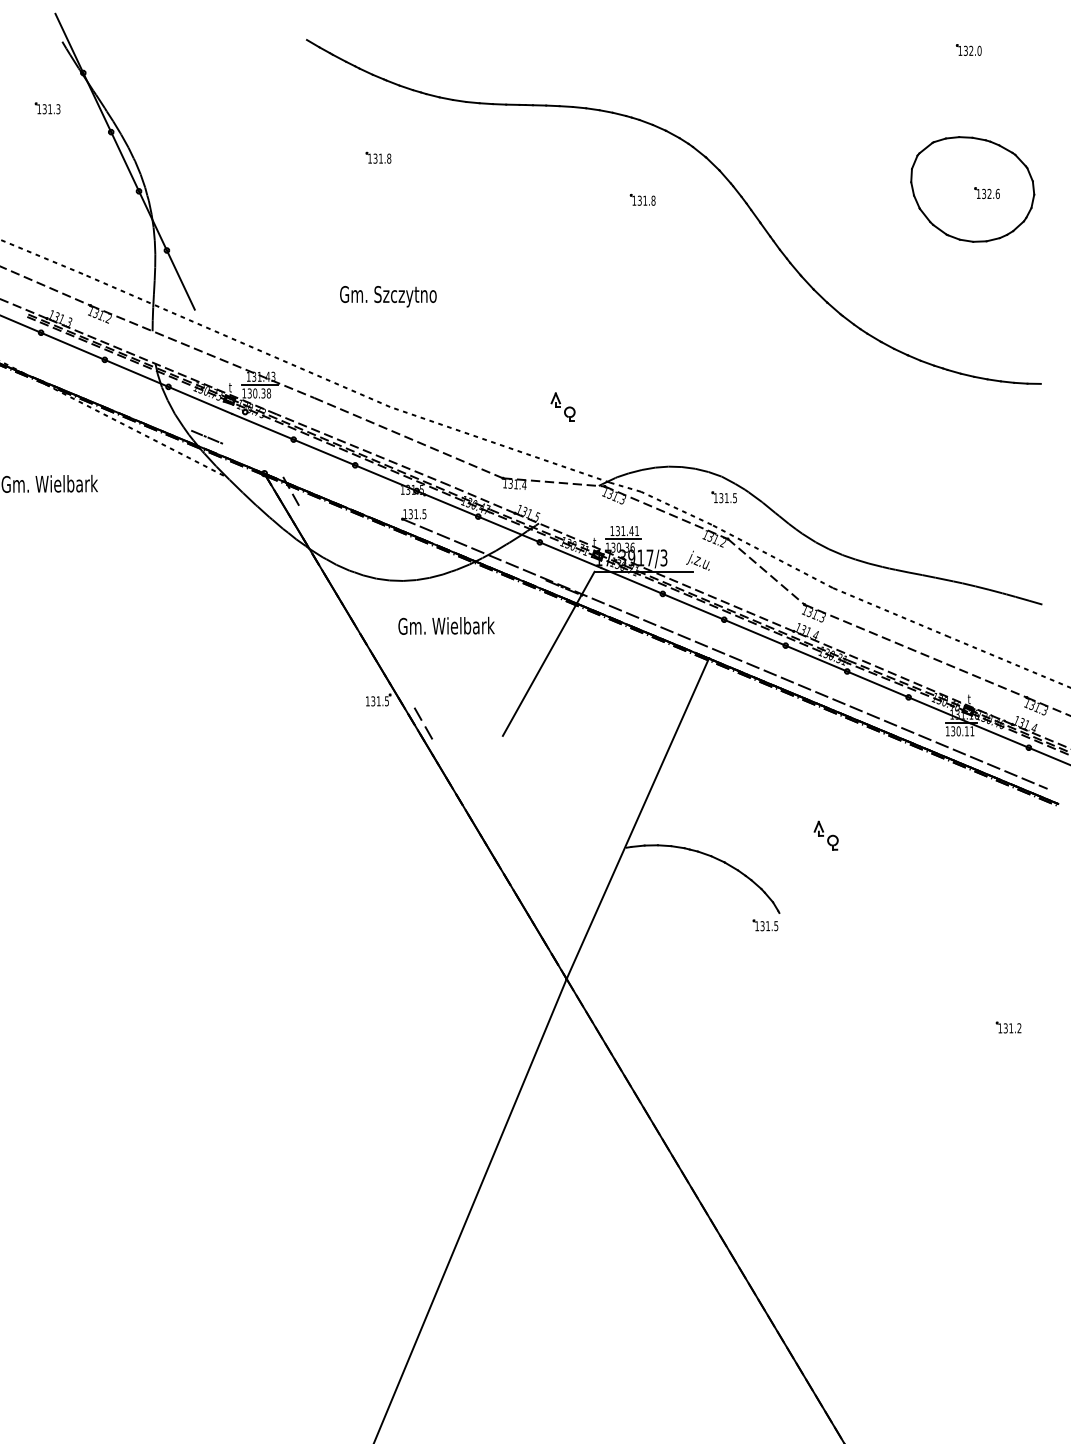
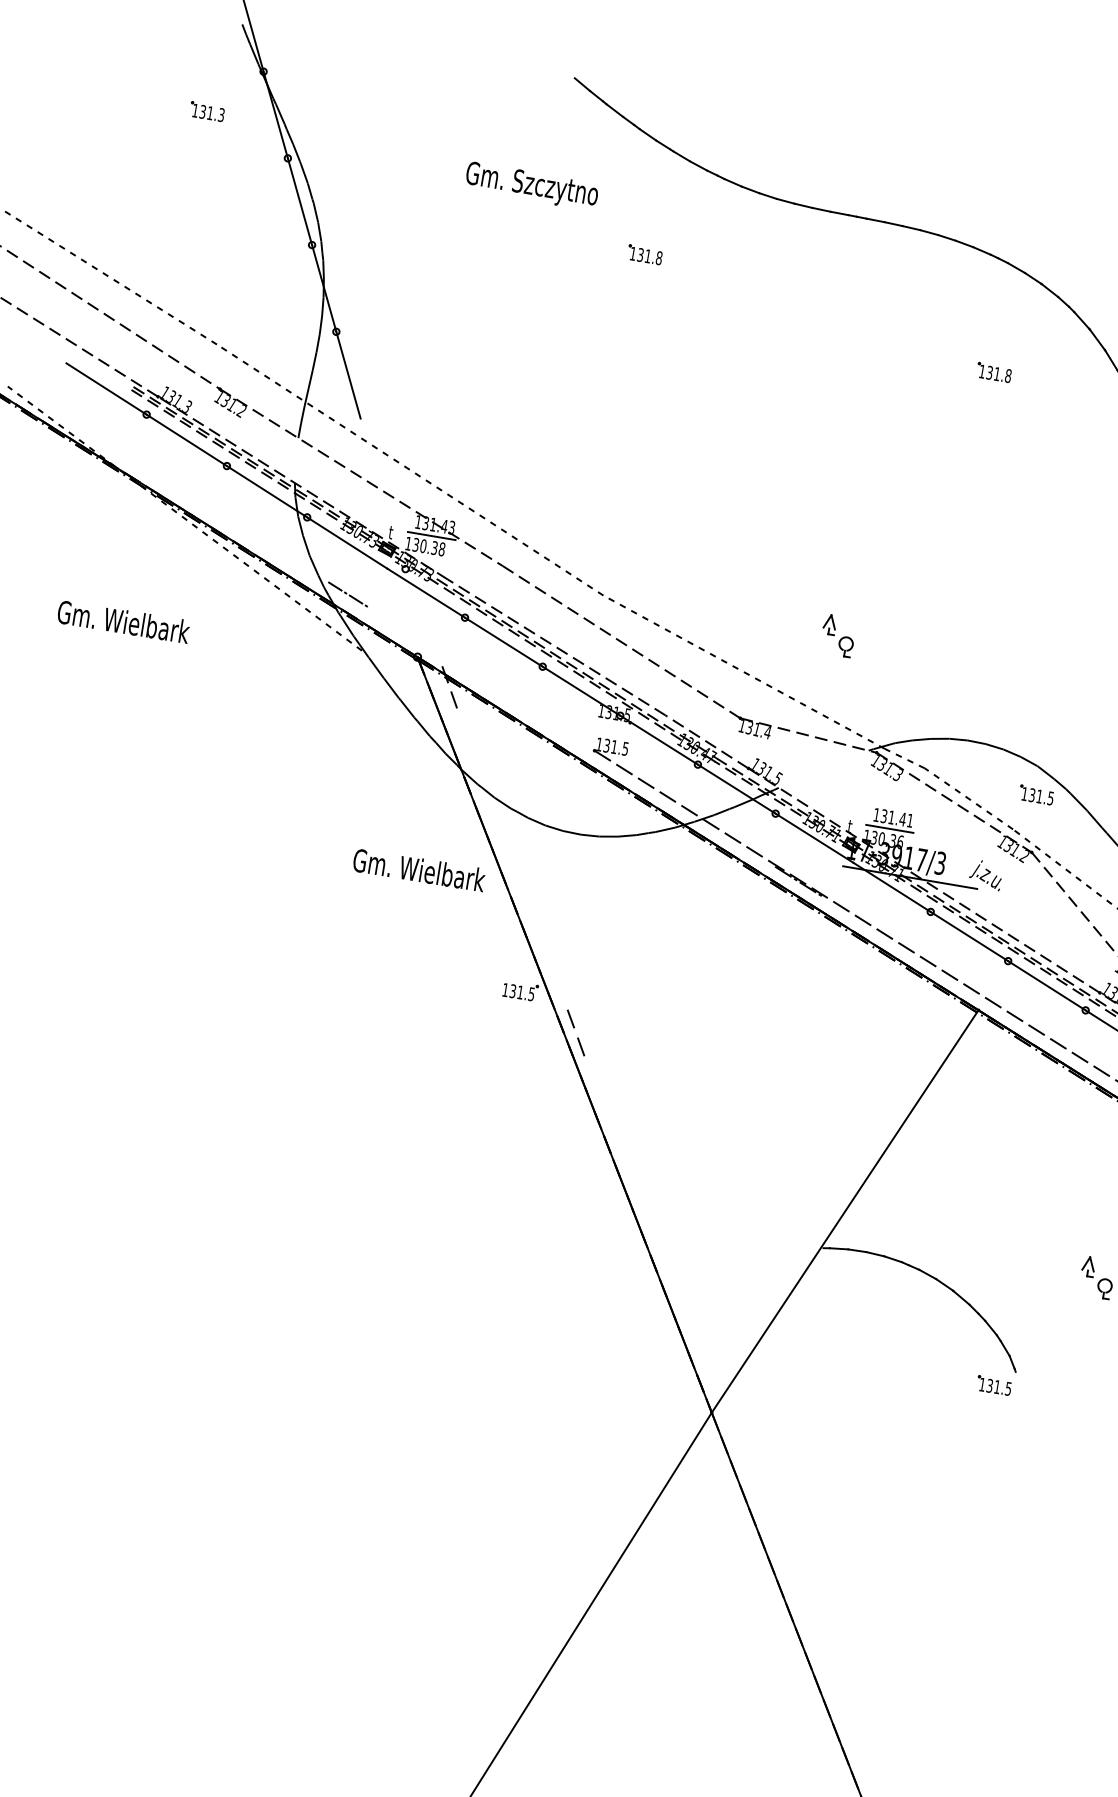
text: (388, 296) -> (532, 186), moved
text: (446, 625) -> (419, 869), moved
line: (548, 653) -> (761, 966), removed

